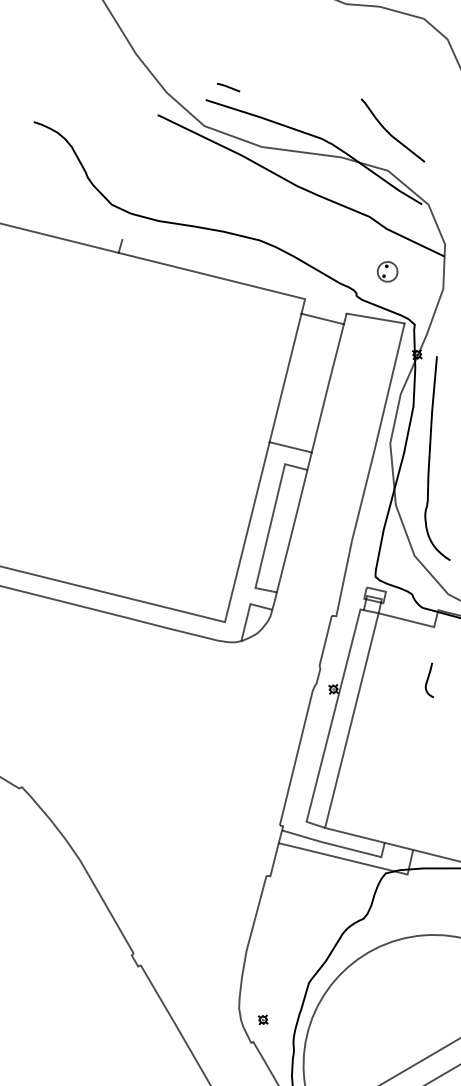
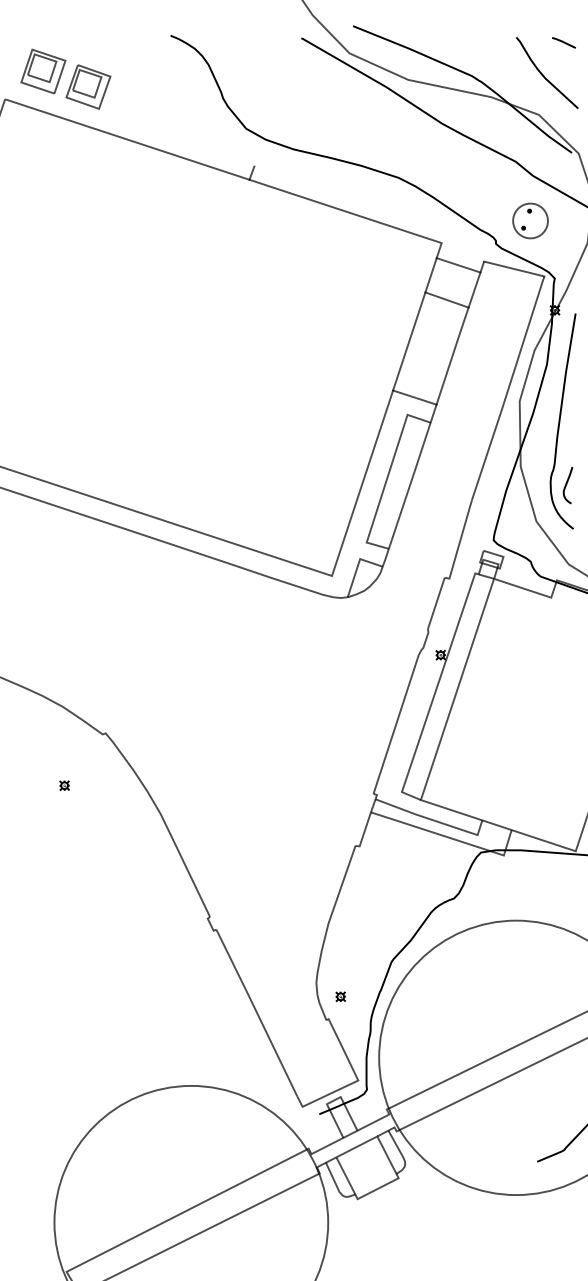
line: (228, 87) -> (563, 42), moved
part: (387, 271) -> (530, 220), size x1.67
line: (313, 352) -> (446, 299), added
curve: (428, 679) -> (567, 484), moved

